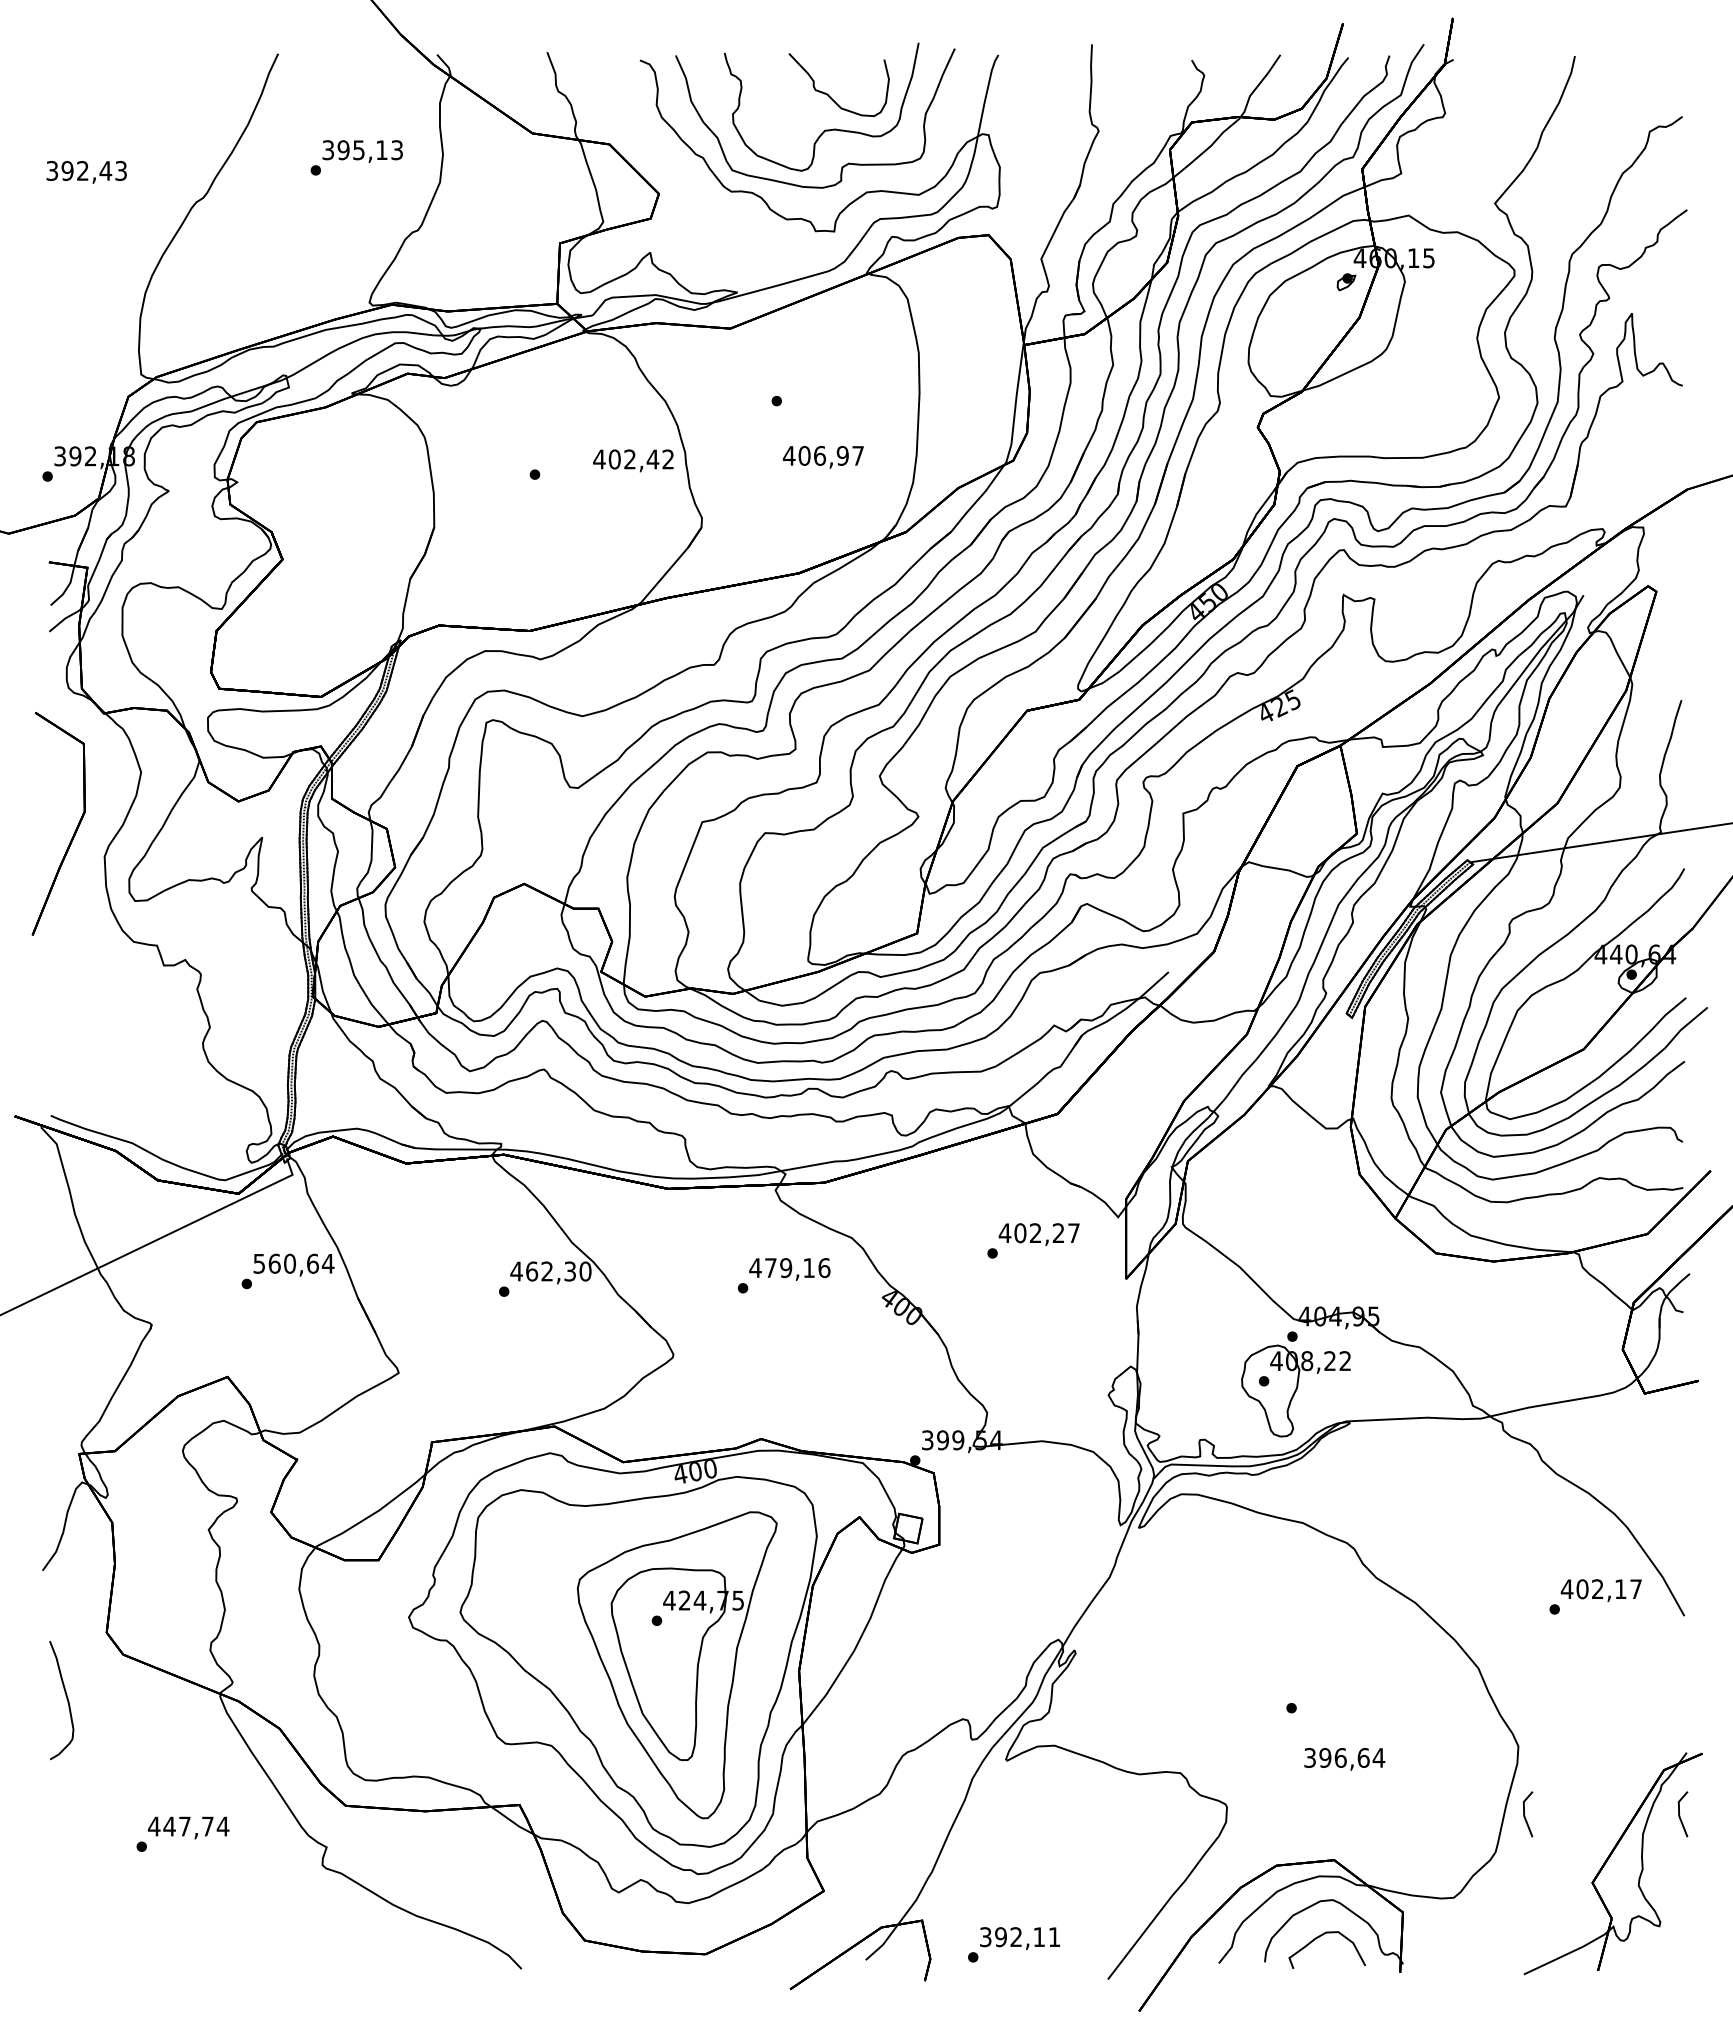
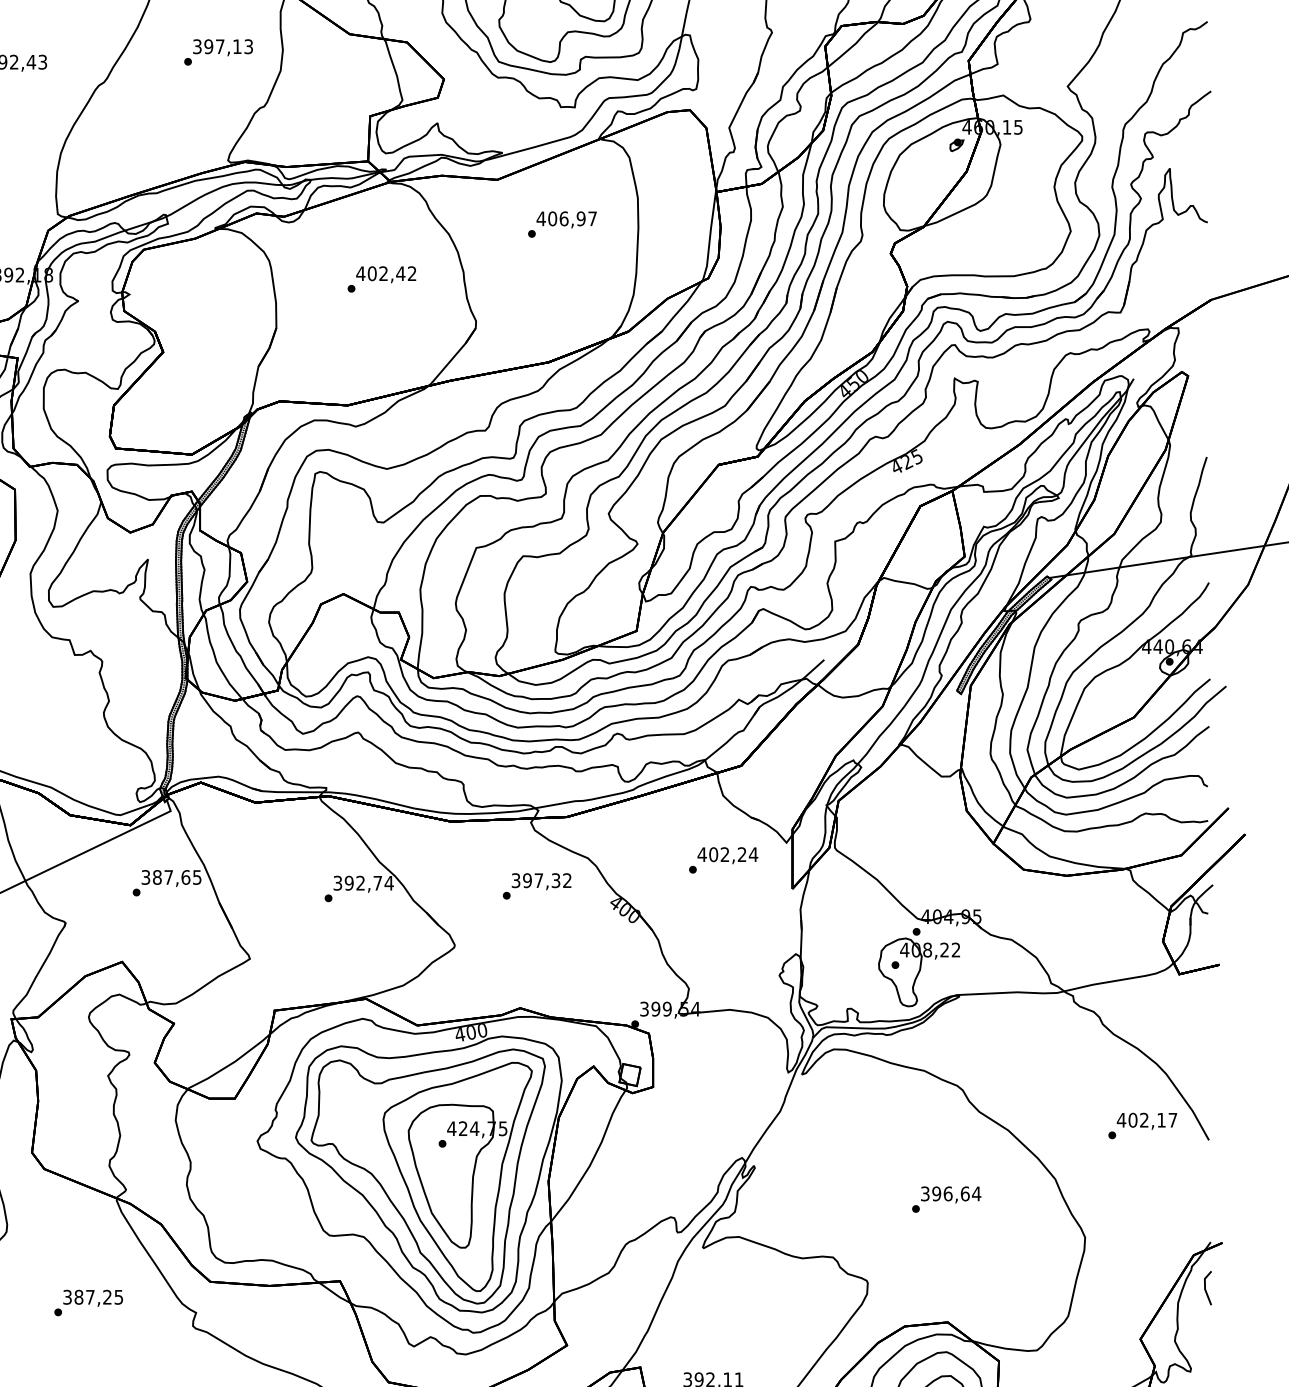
text: (358, 150) -> (219, 46), 395,13 -> 397,13
text: (823, 456) -> (566, 219), moved
text: (633, 460) -> (386, 274), moved
text: (1073, 1232) -> (753, 854), 402,27 -> 402,24
text: (294, 1263) -> (172, 877), 560,64 -> 387,65
text: (789, 1268) -> (541, 880), 479,16 -> 397,32
text: (550, 1271) -> (363, 883), 462,30 -> 392,74
part: (637, 1664) -> (428, 1176), added
text: (1344, 1759) -> (950, 1195), moved
line: (1525, 1815) -> (1090, 1289), removed
text: (188, 1826) -> (93, 1297), 447,74 -> 387,25

